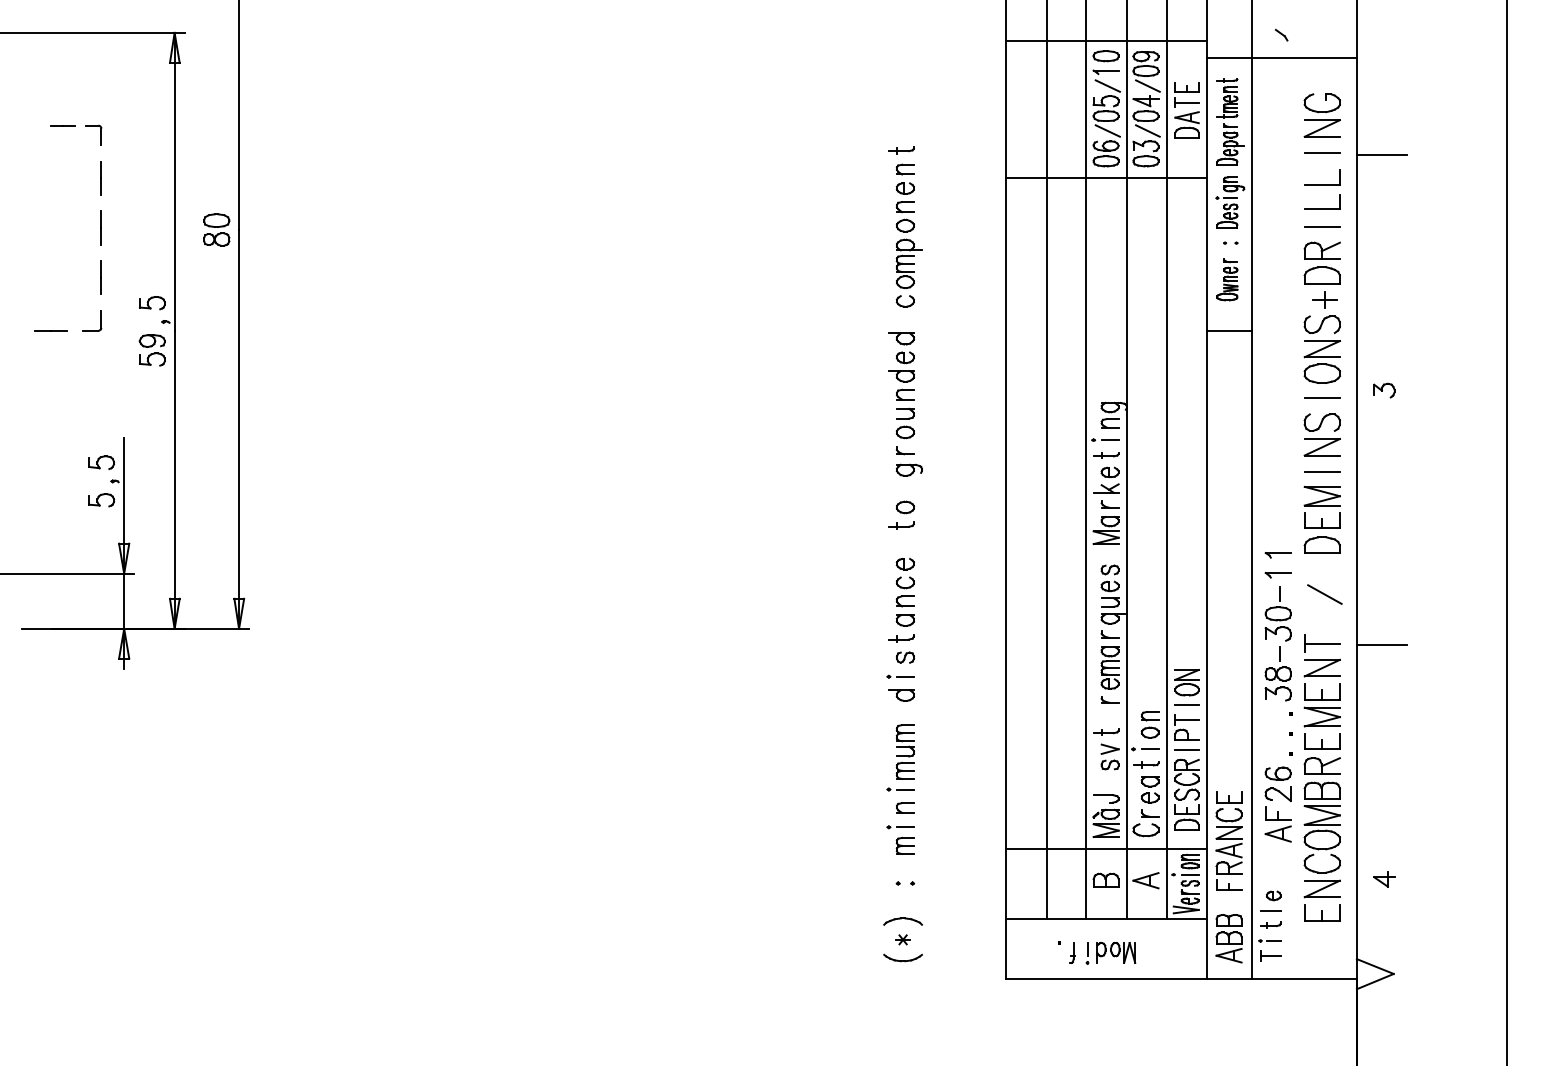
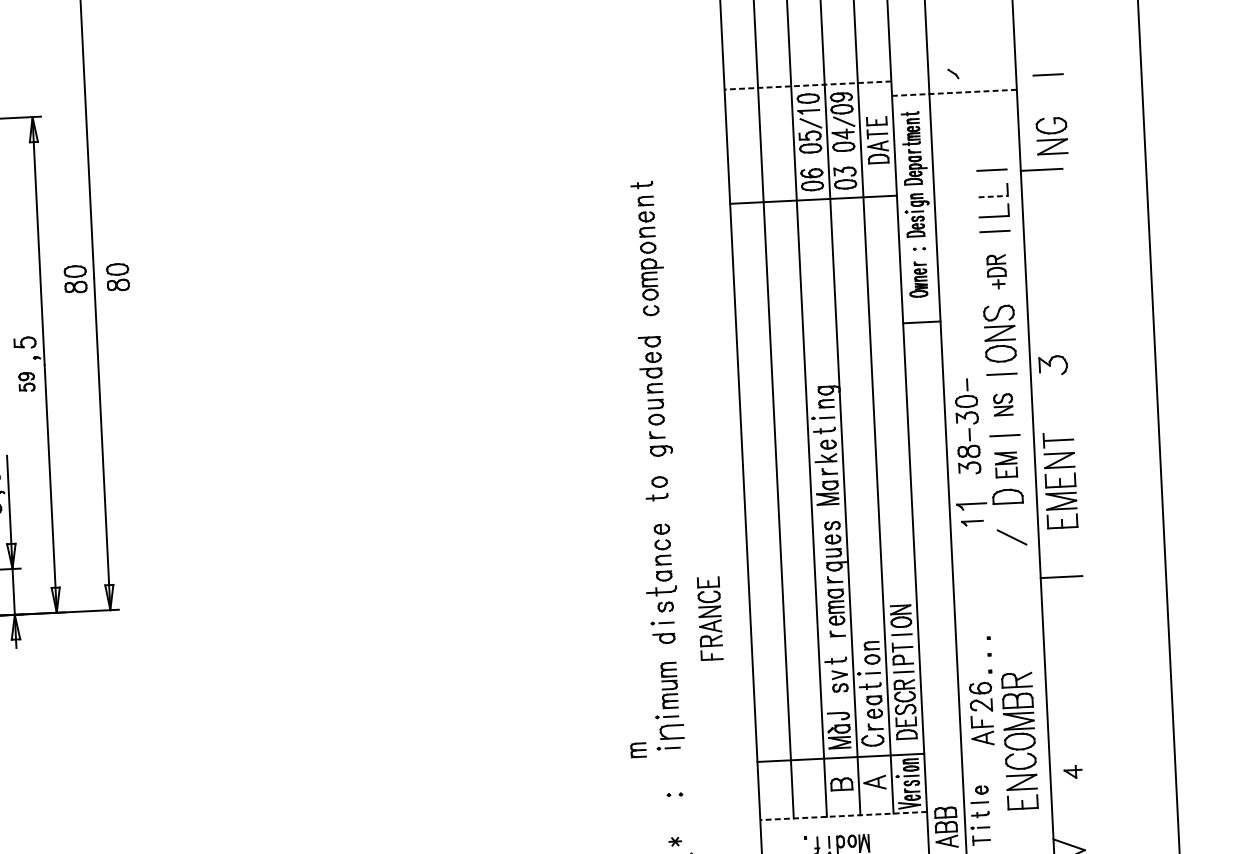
line: (1106, 40) -> (807, 85), solid -> dashed
line: (1395, 41) -> (1048, 74), added
line: (1282, 57) -> (954, 92), solid -> dashed
part: (1321, 115) -> (1051, 136), moved
line: (1107, 130) -> (812, 160), removed
line: (1147, 130) -> (845, 158), removed
line: (1322, 184) -> (993, 196), solid -> dashed
part: (267, 229) -> (117, 276), added
part: (1321, 274) -> (996, 271), size x0.6
part: (151, 350) -> (26, 382), size x0.7
part: (1384, 390) -> (1053, 365), size x1.6
part: (1321, 434) -> (1002, 404), size x0.6
part: (1321, 506) -> (1005, 464), size x0.7
part: (1277, 555) -> (971, 506), size x1.4
part: (901, 638) -> (661, 591), size x1.4
part: (1277, 643) -> (967, 426), moved
part: (1321, 691) -> (1059, 480), moved
part: (904, 807) -> (671, 731), size x1.6
part: (1228, 840) -> (709, 618), moved
part: (904, 845) -> (637, 749), moved
line: (1106, 918) -> (843, 815), solid -> dashed
part: (902, 921) -> (674, 826), removed

